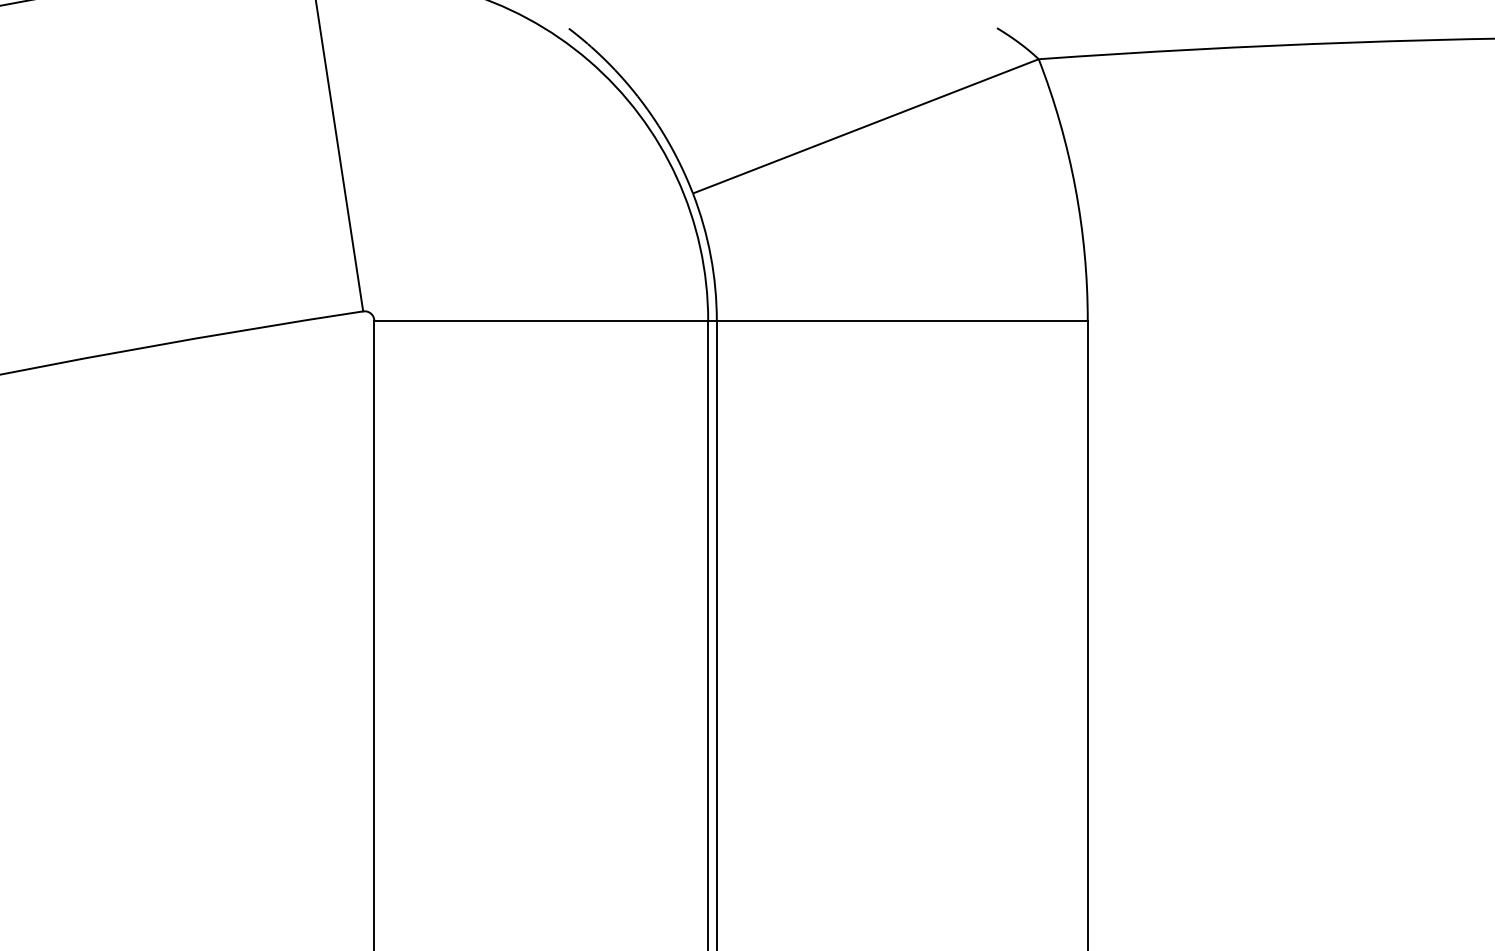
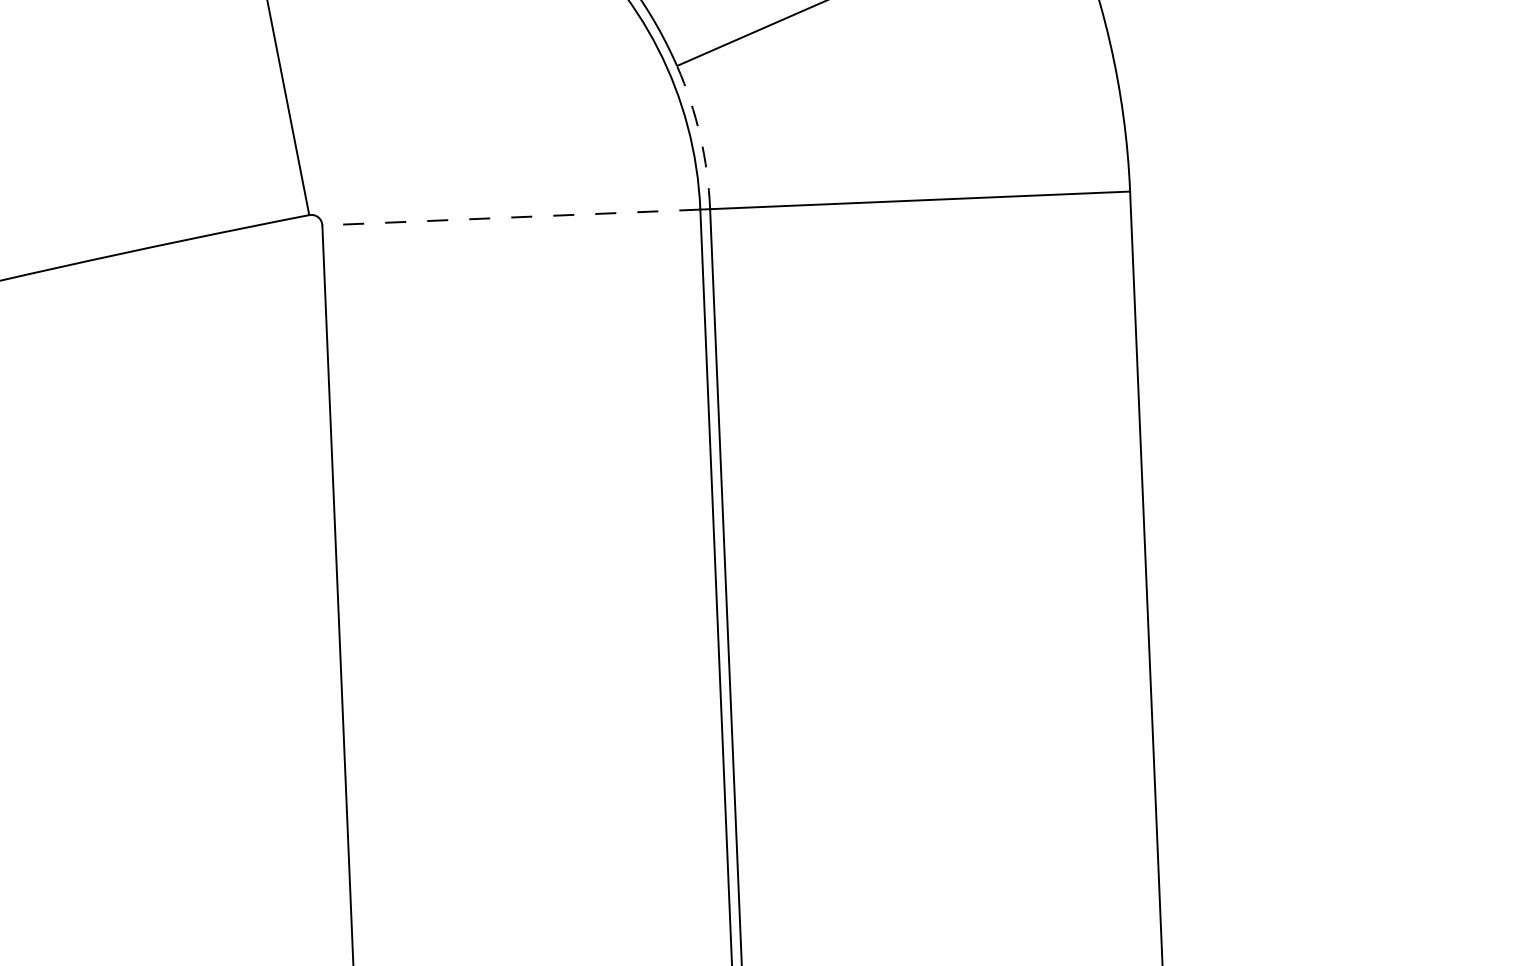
arc: (710, 256) -> (699, 136), solid -> dashed
line: (541, 320) -> (511, 216), solid -> dashed

